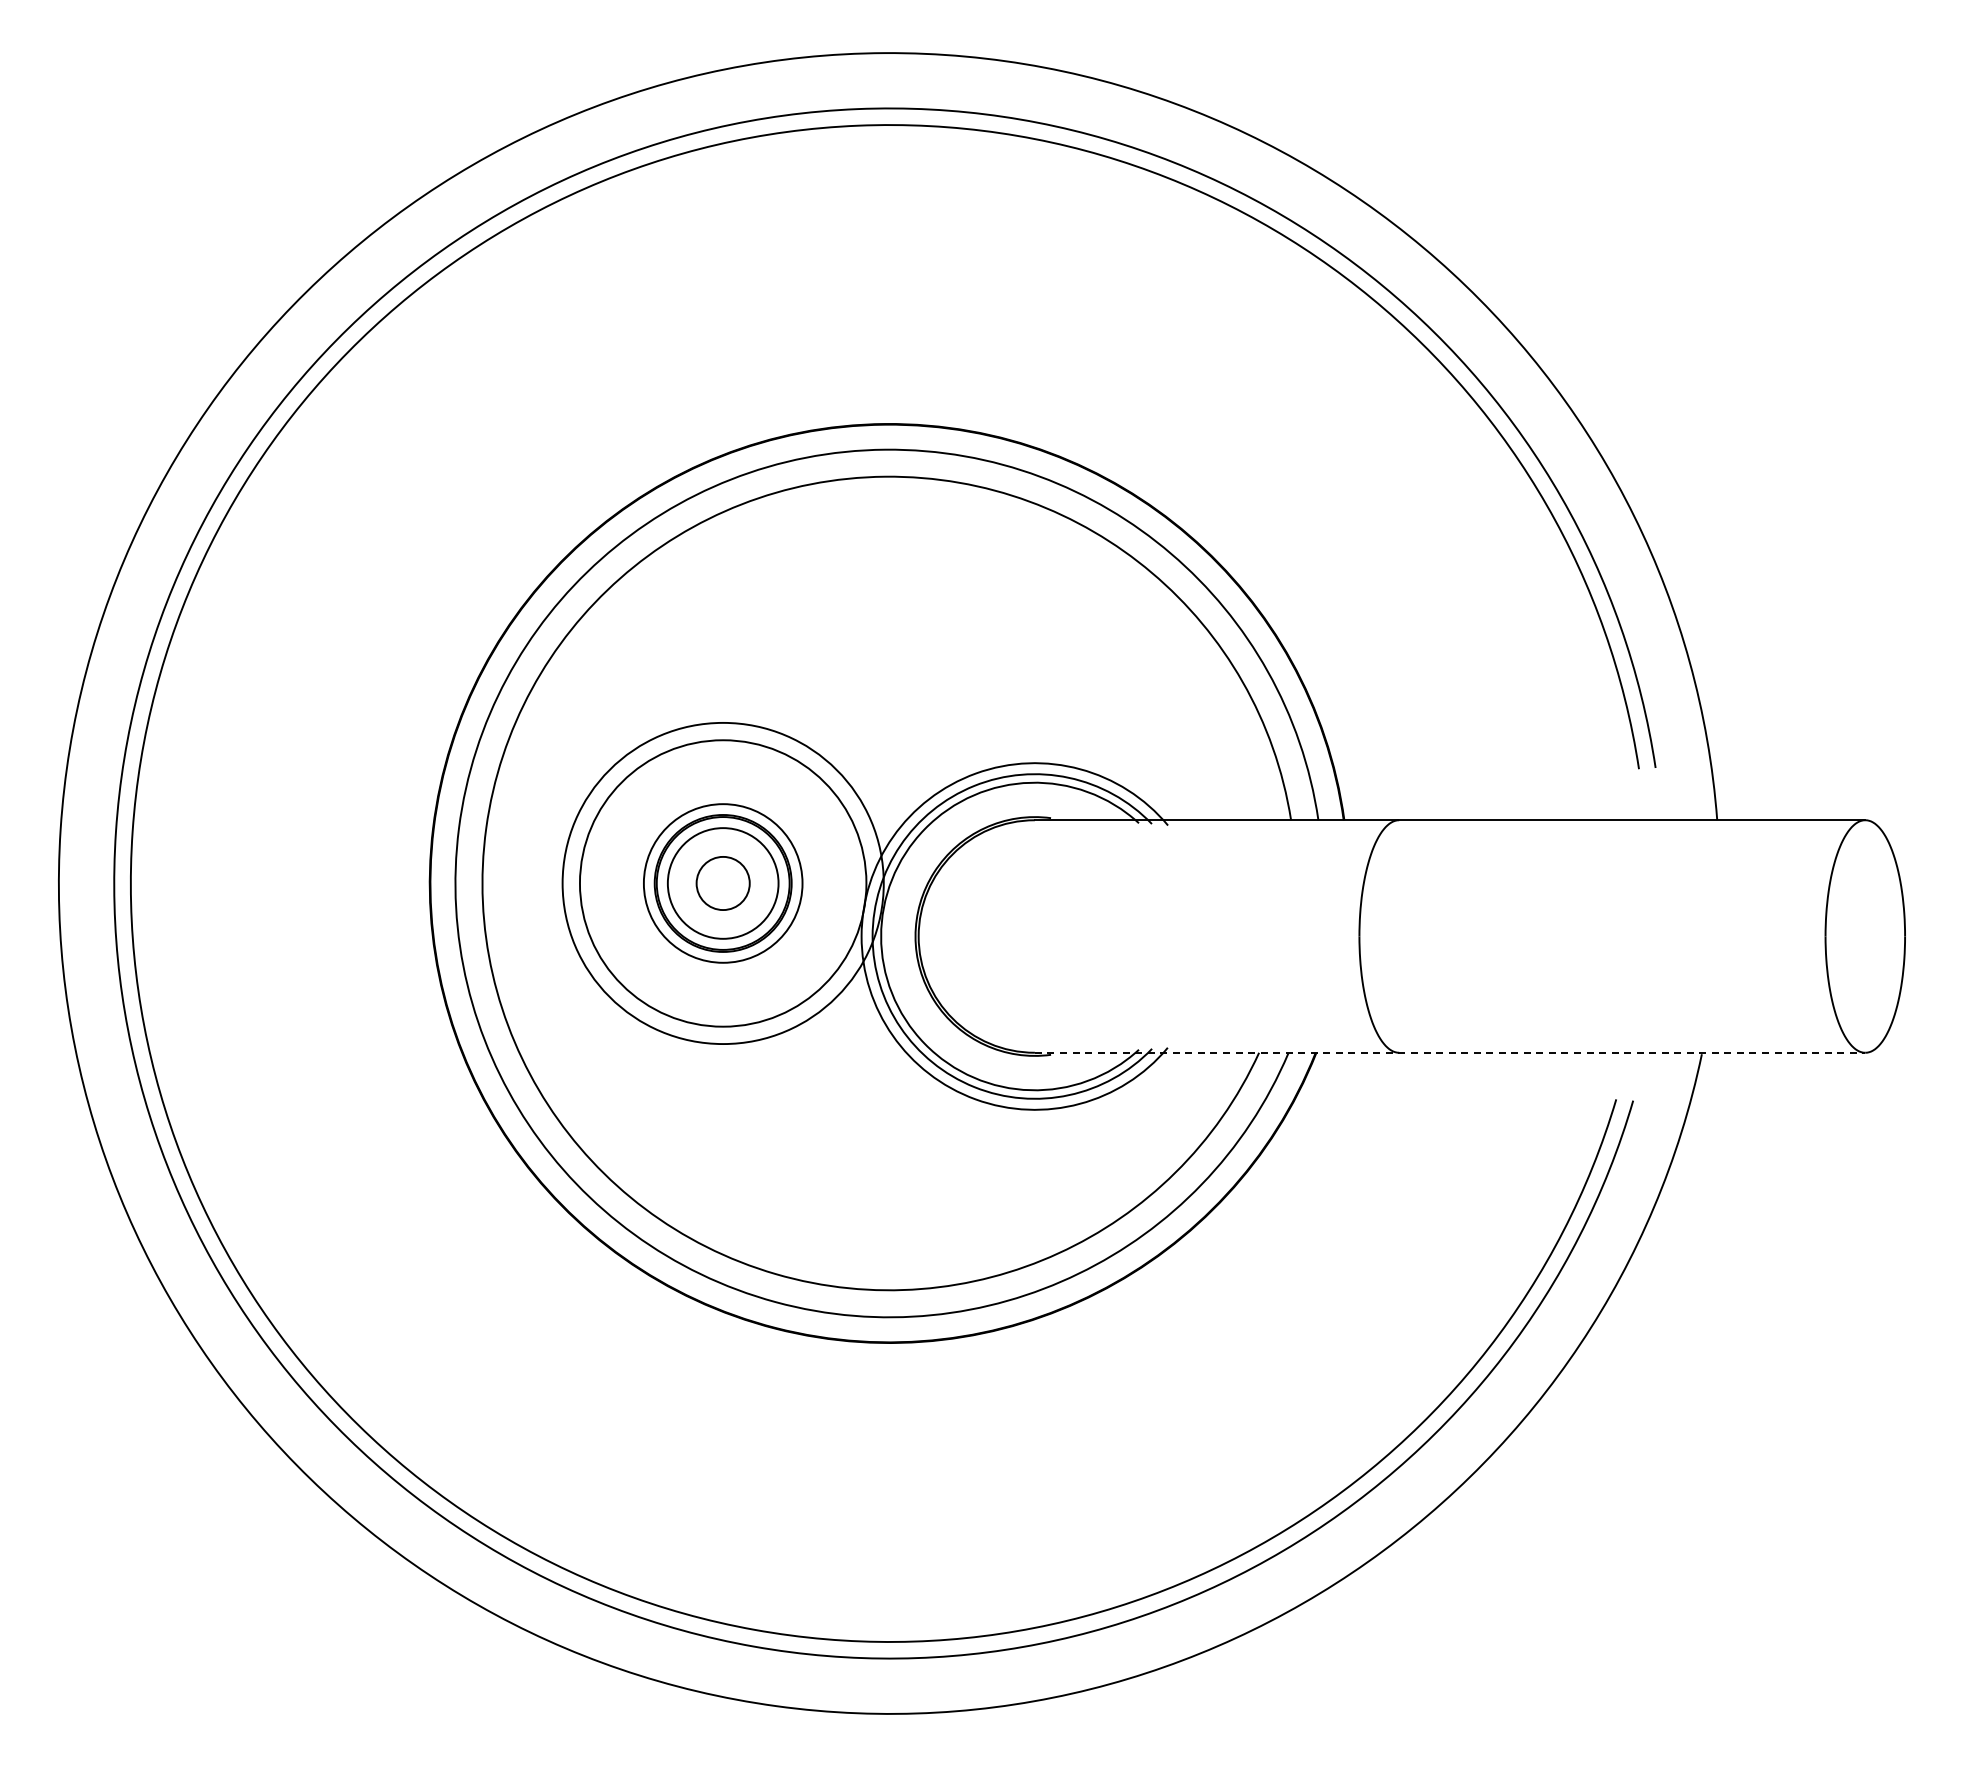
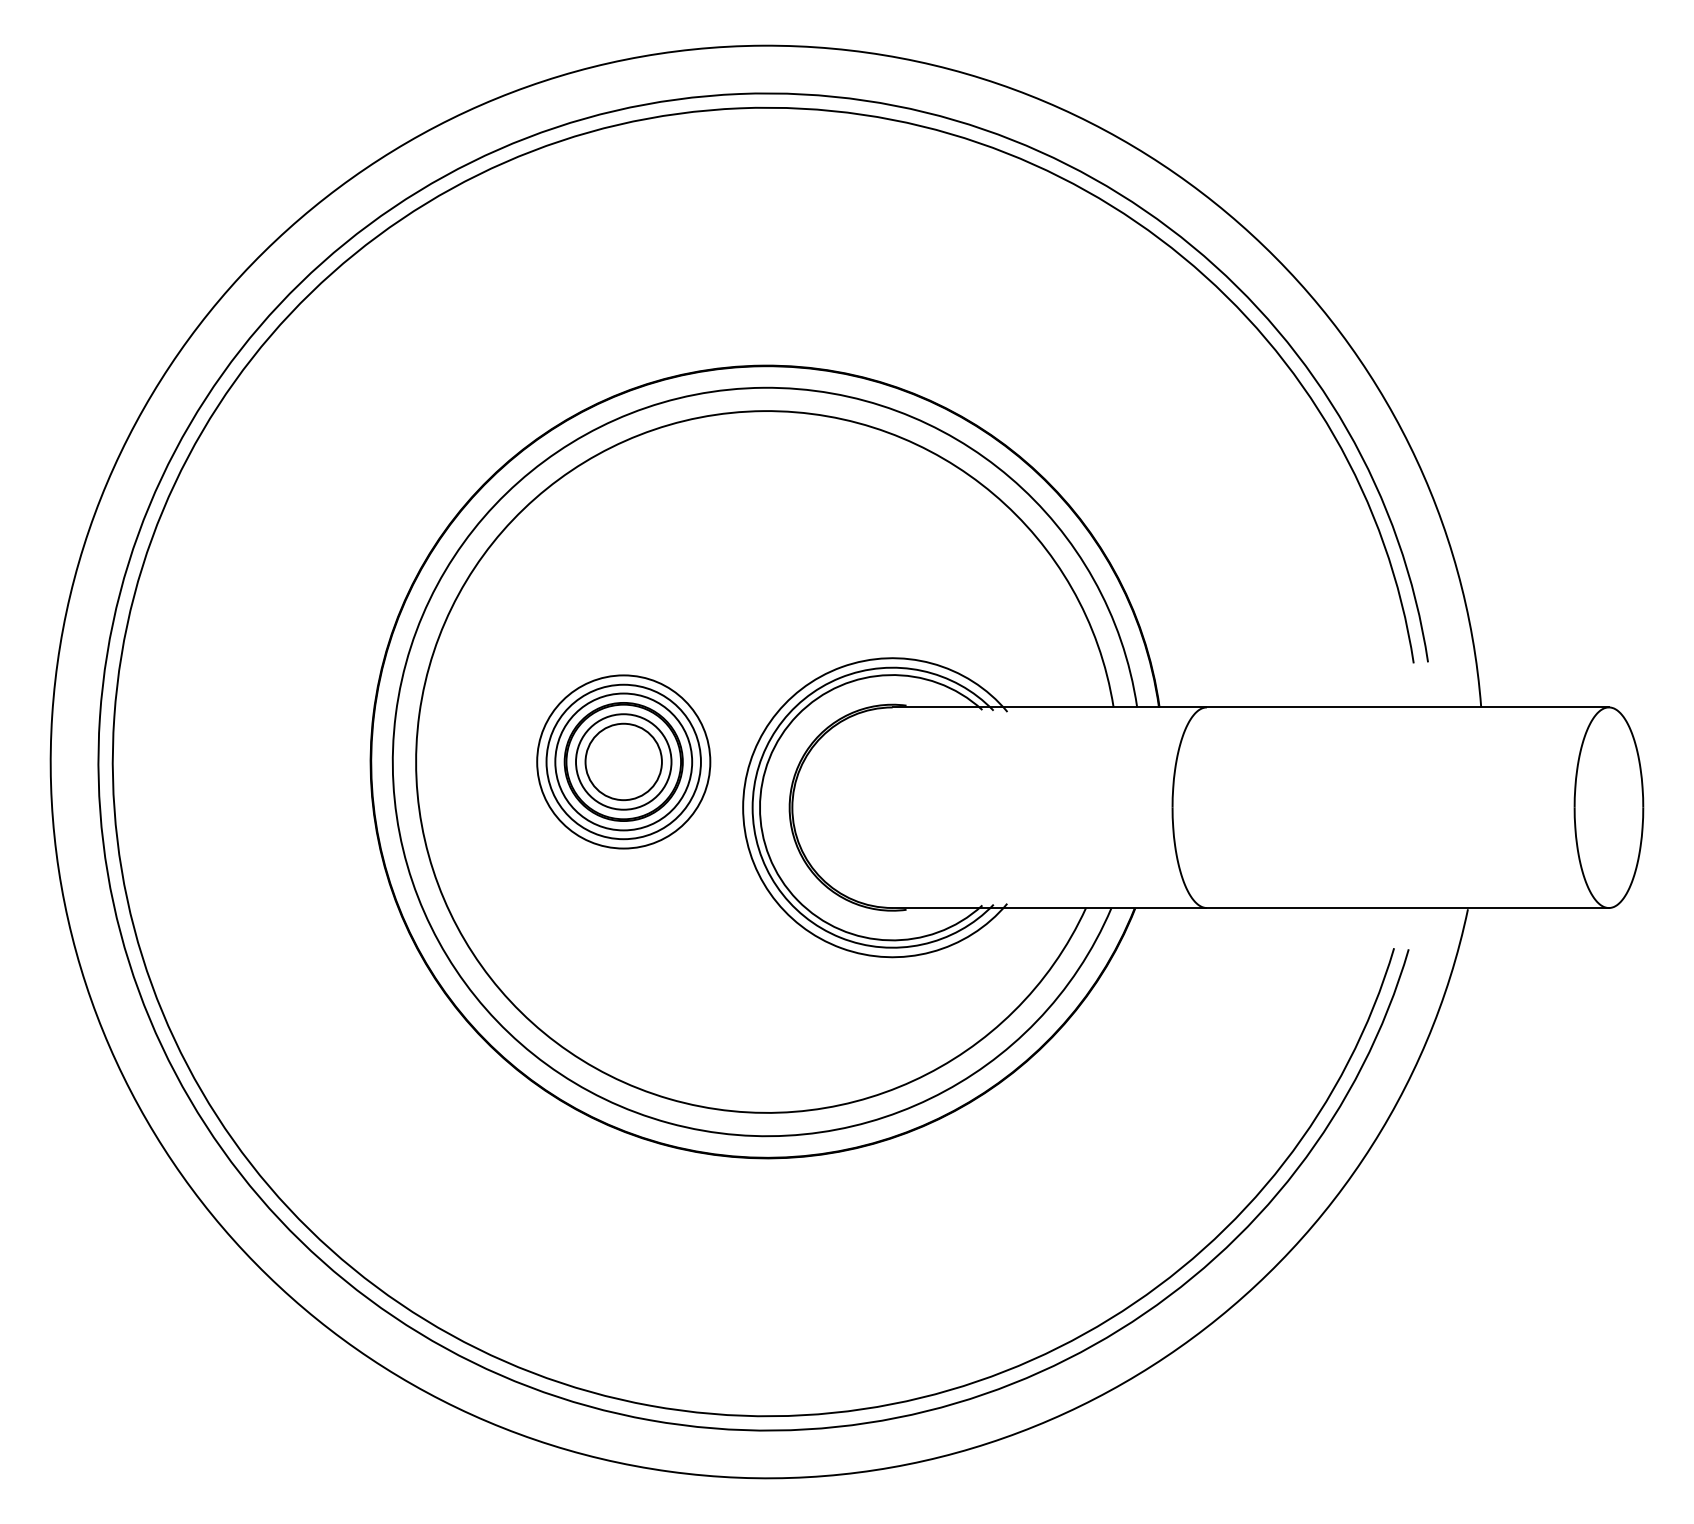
circle: (722, 882) -> (623, 761), size x0.62
circle: (722, 883) -> (623, 762), size x0.62
circle: (722, 883) -> (623, 762), size x1.67
line: (1450, 1052) -> (1251, 907), dashed -> solid

